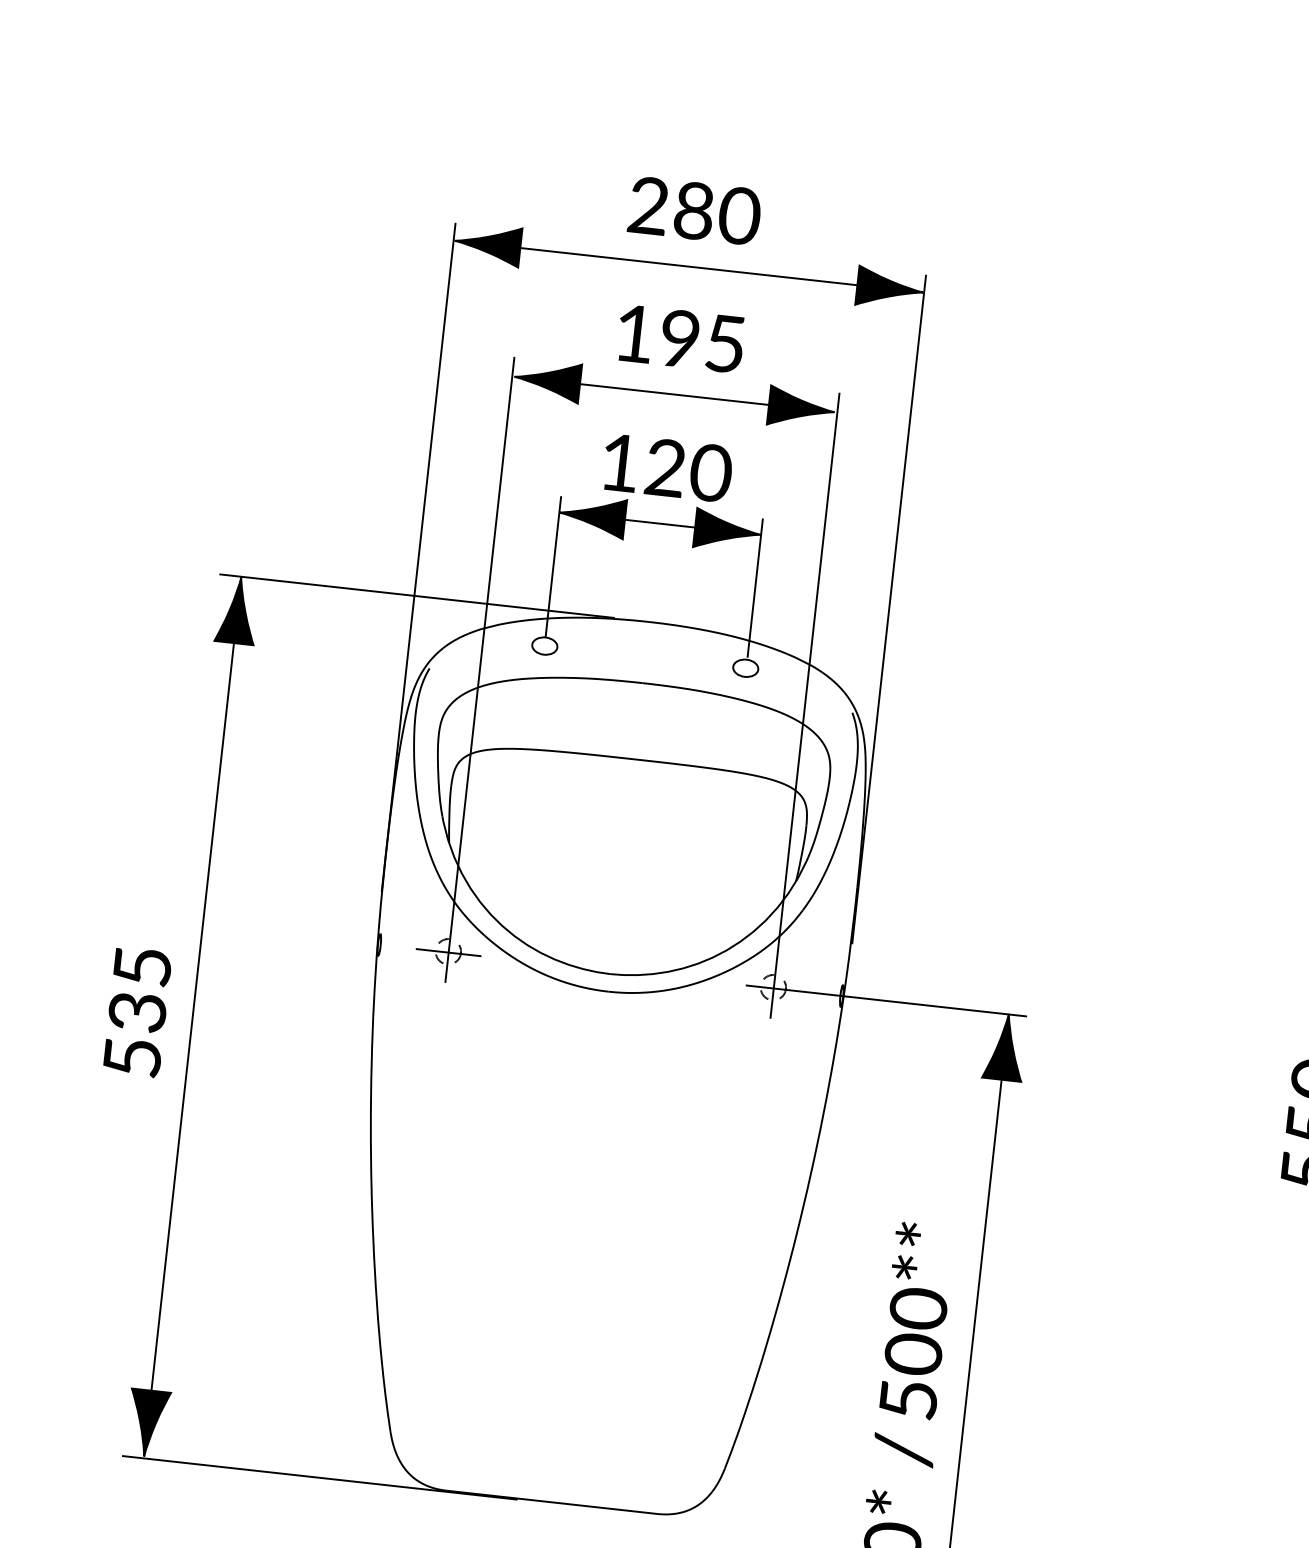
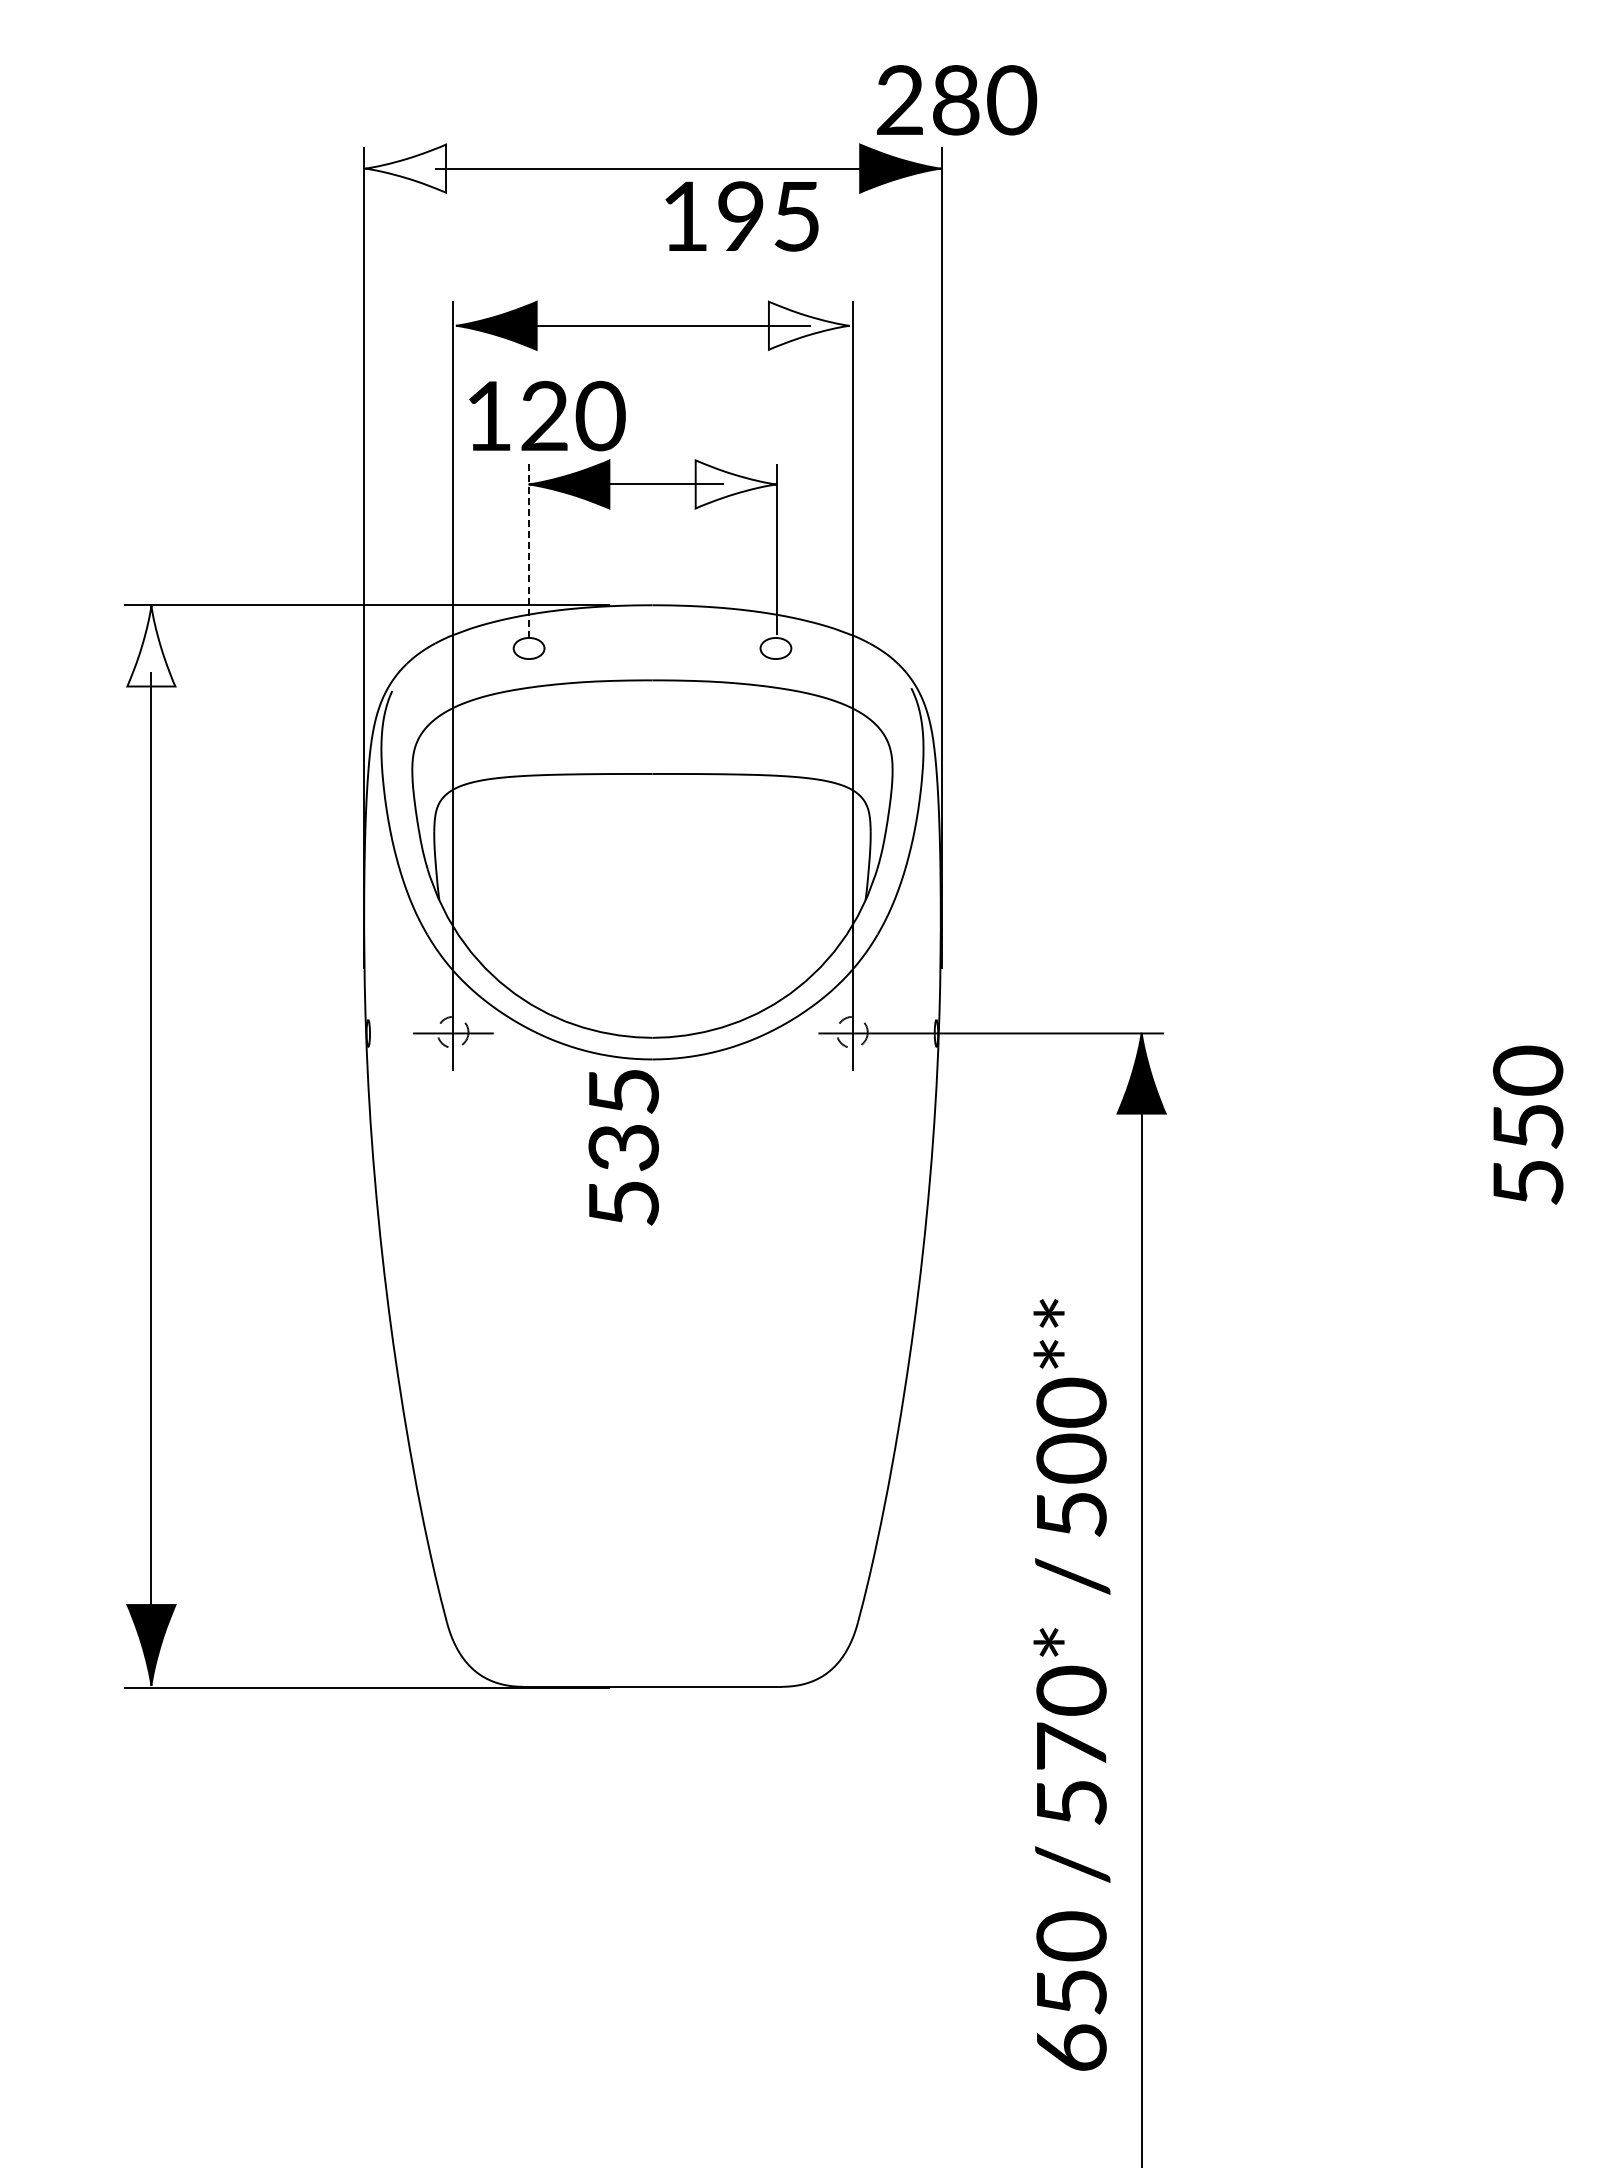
text: (695, 211) -> (957, 100), moved
fill: (487, 244) -> (405, 168), removed
text: (680, 338) -> (741, 216), moved
fill: (801, 408) -> (808, 325), removed
text: (667, 467) -> (547, 415), moved
fill: (727, 531) -> (735, 484), removed
line: (553, 567) -> (528, 551), solid -> dashed
fill: (237, 609) -> (151, 645), removed
text: (137, 1012) -> (623, 1147), moved

